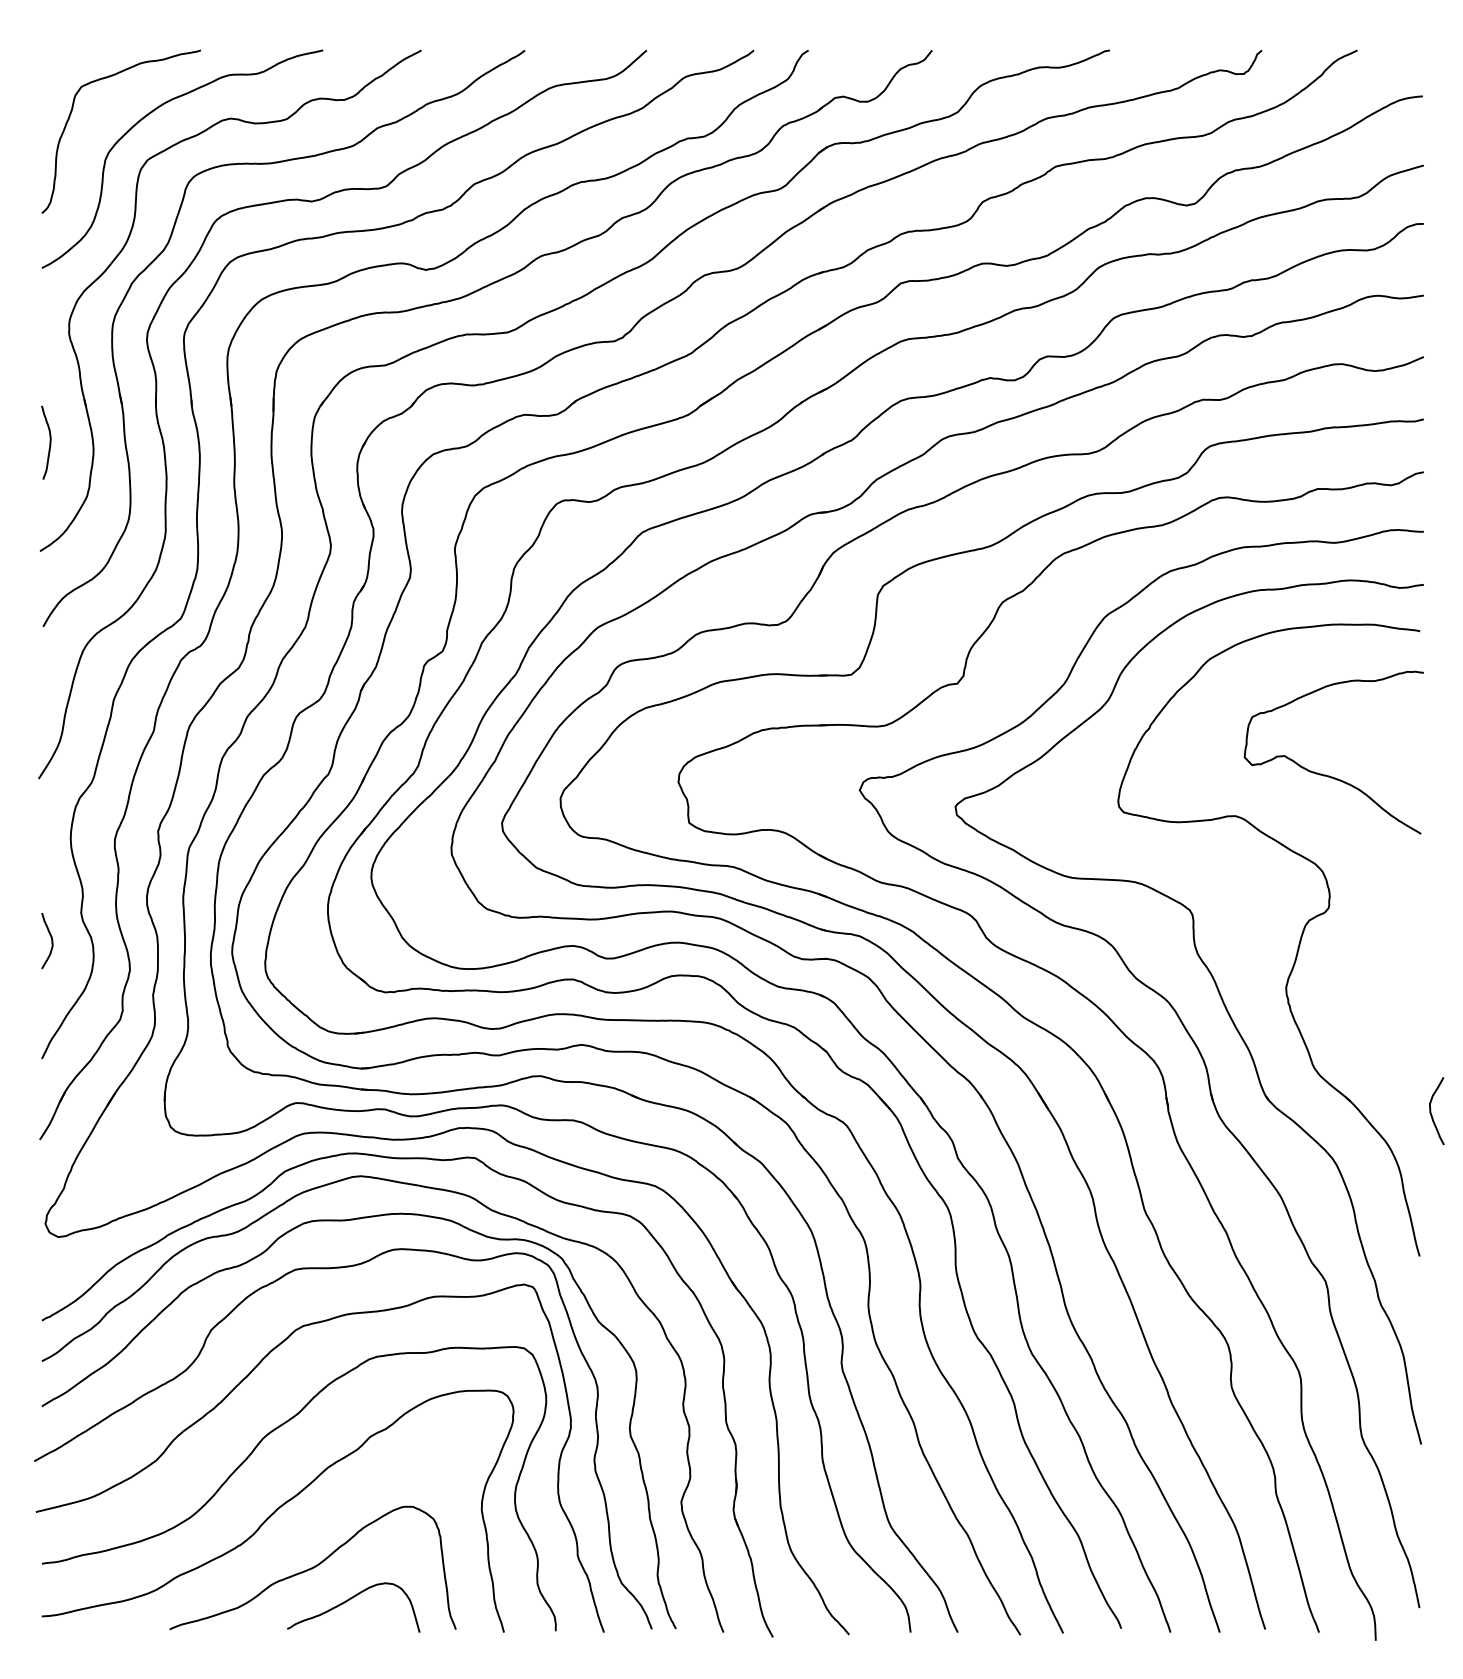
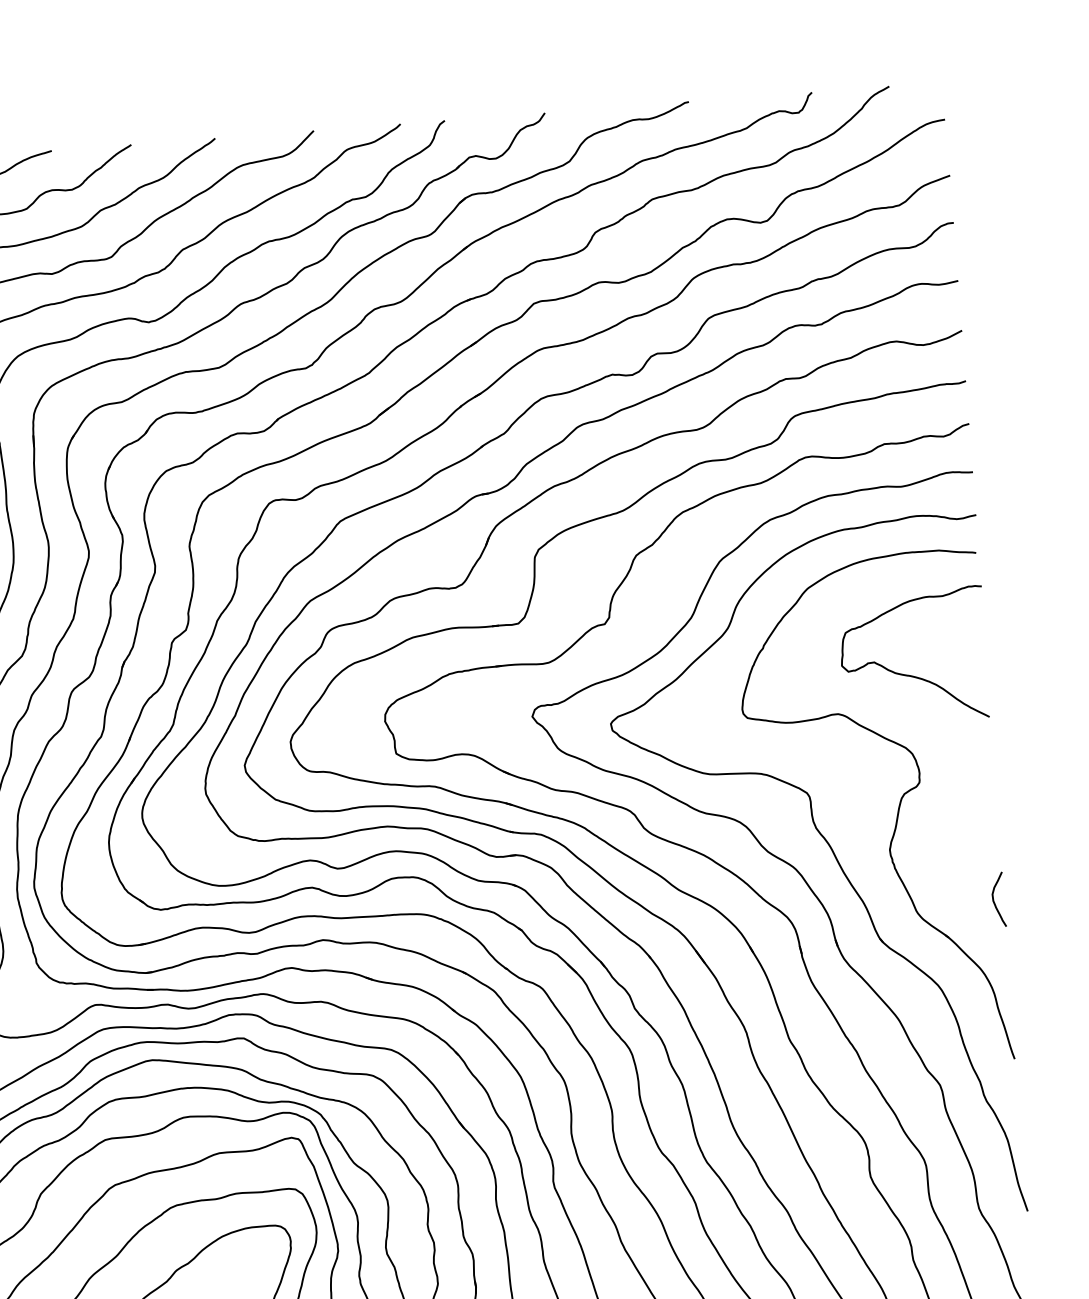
curve: (1431, 1111) -> (994, 900), moved

